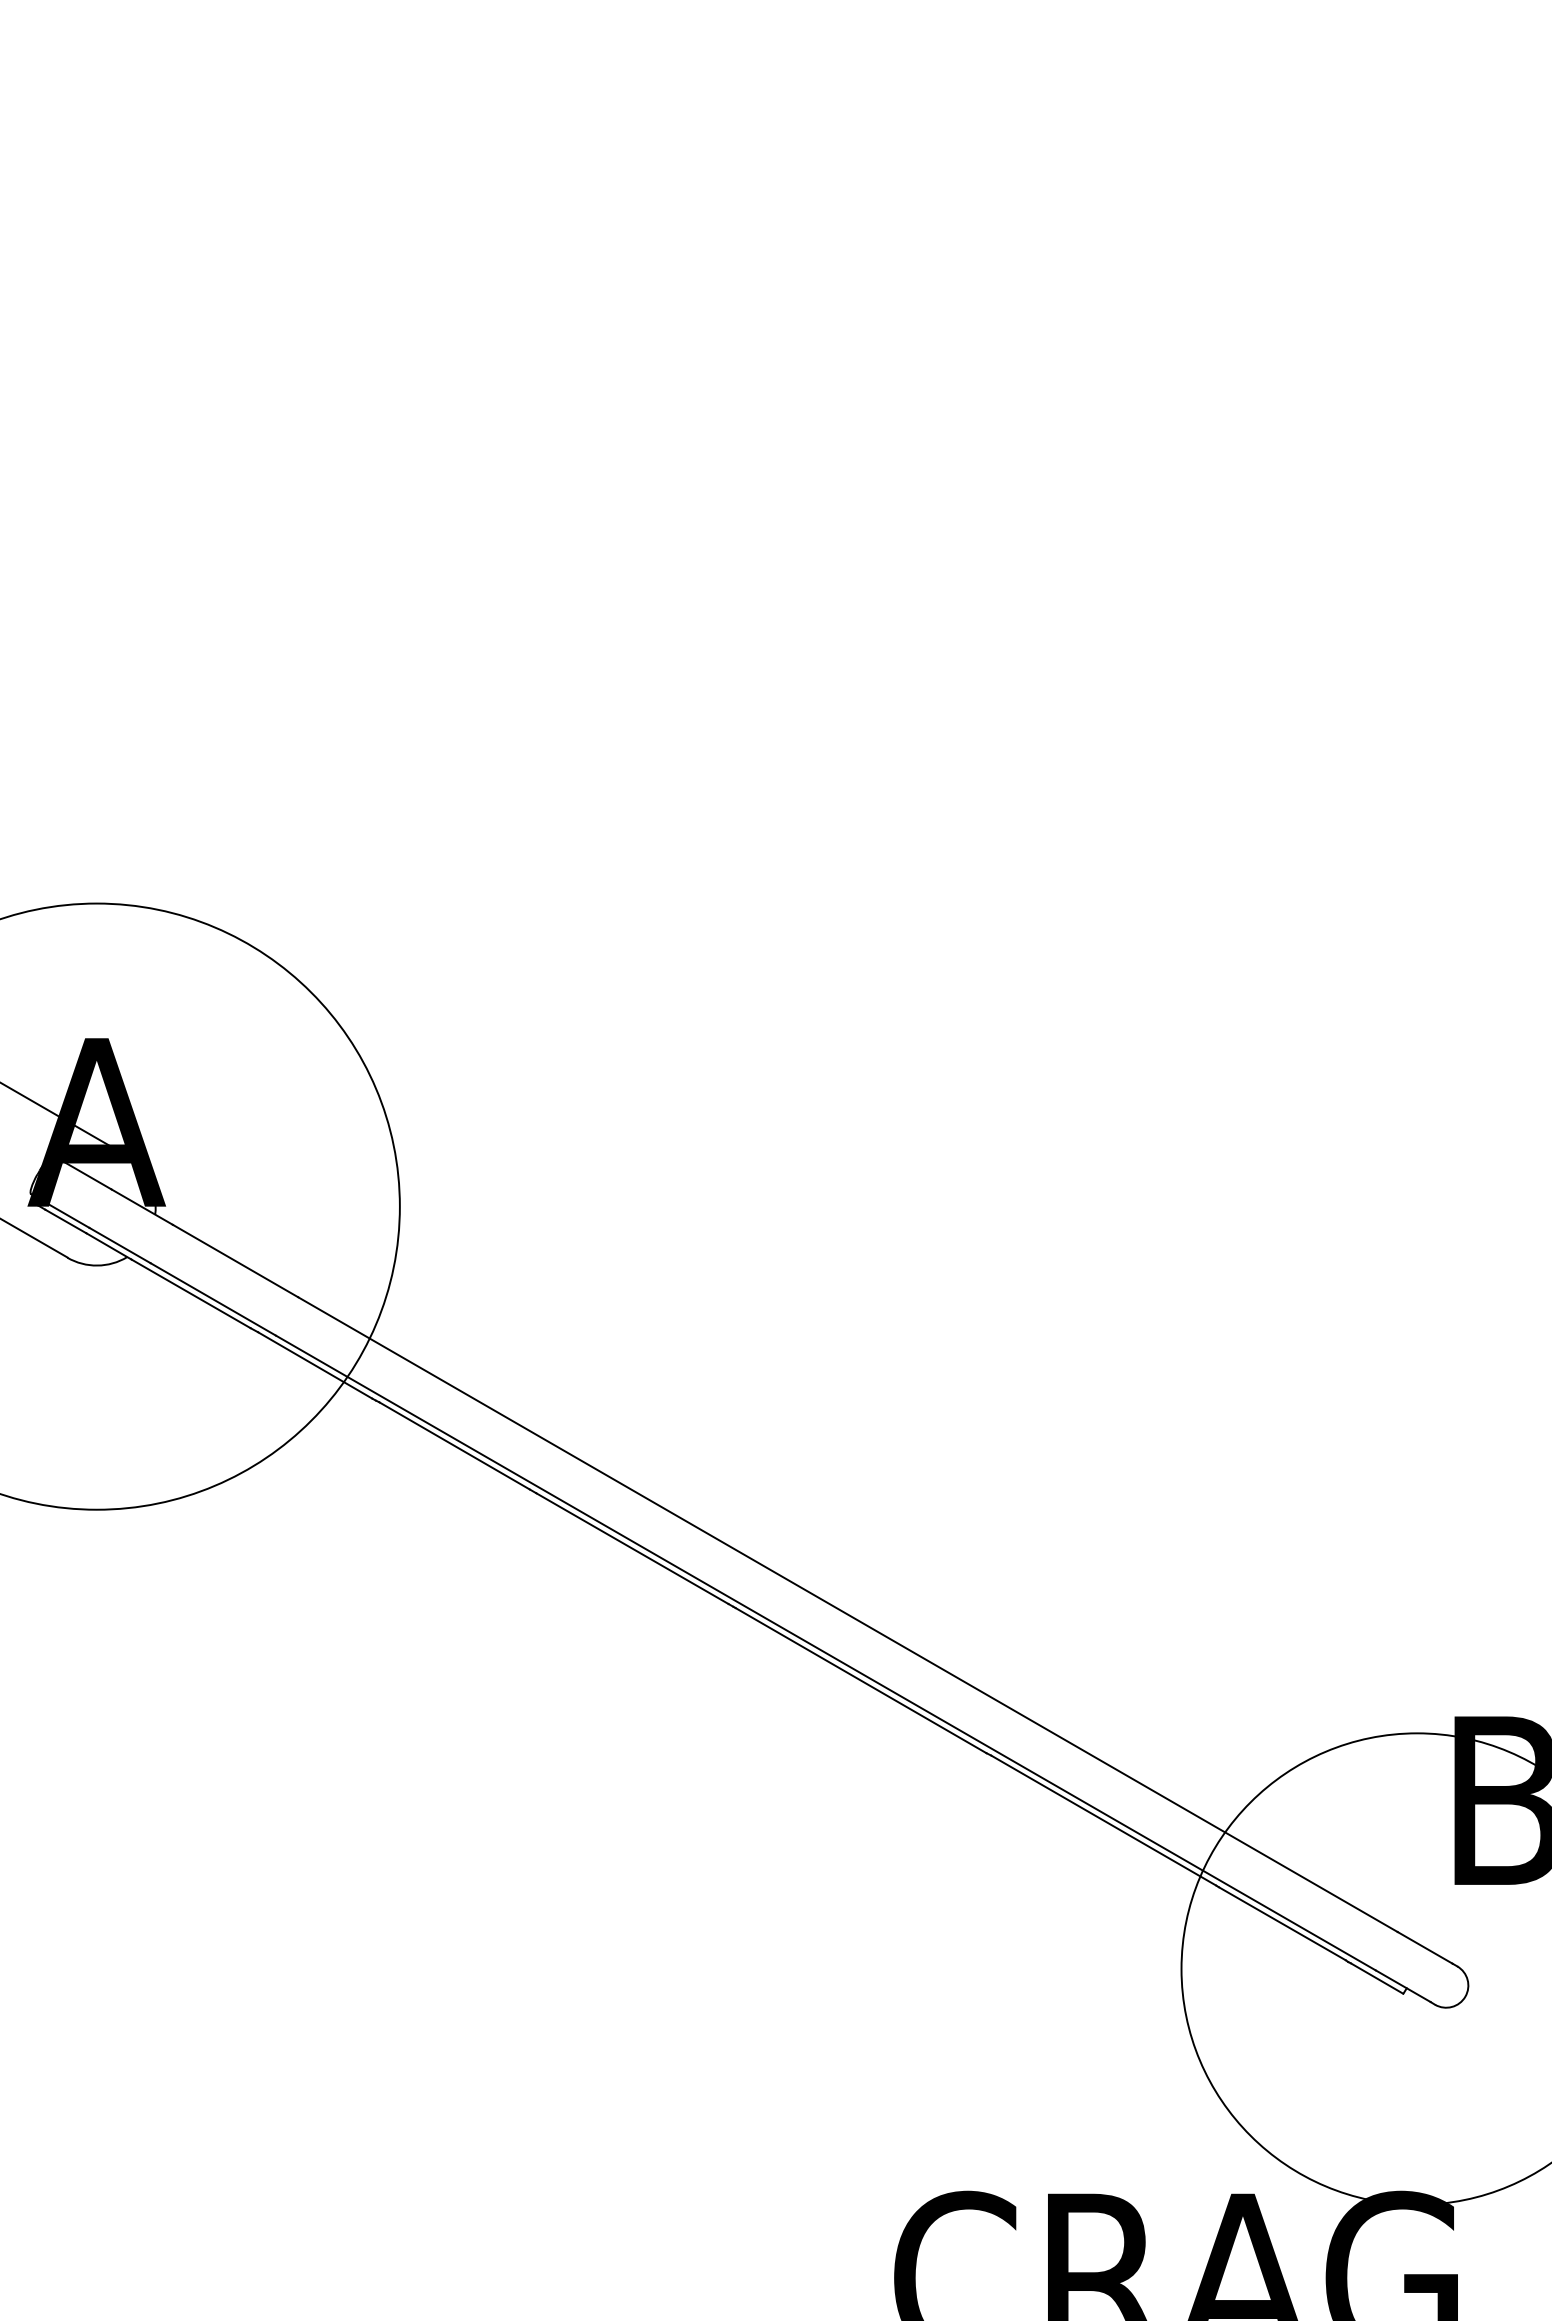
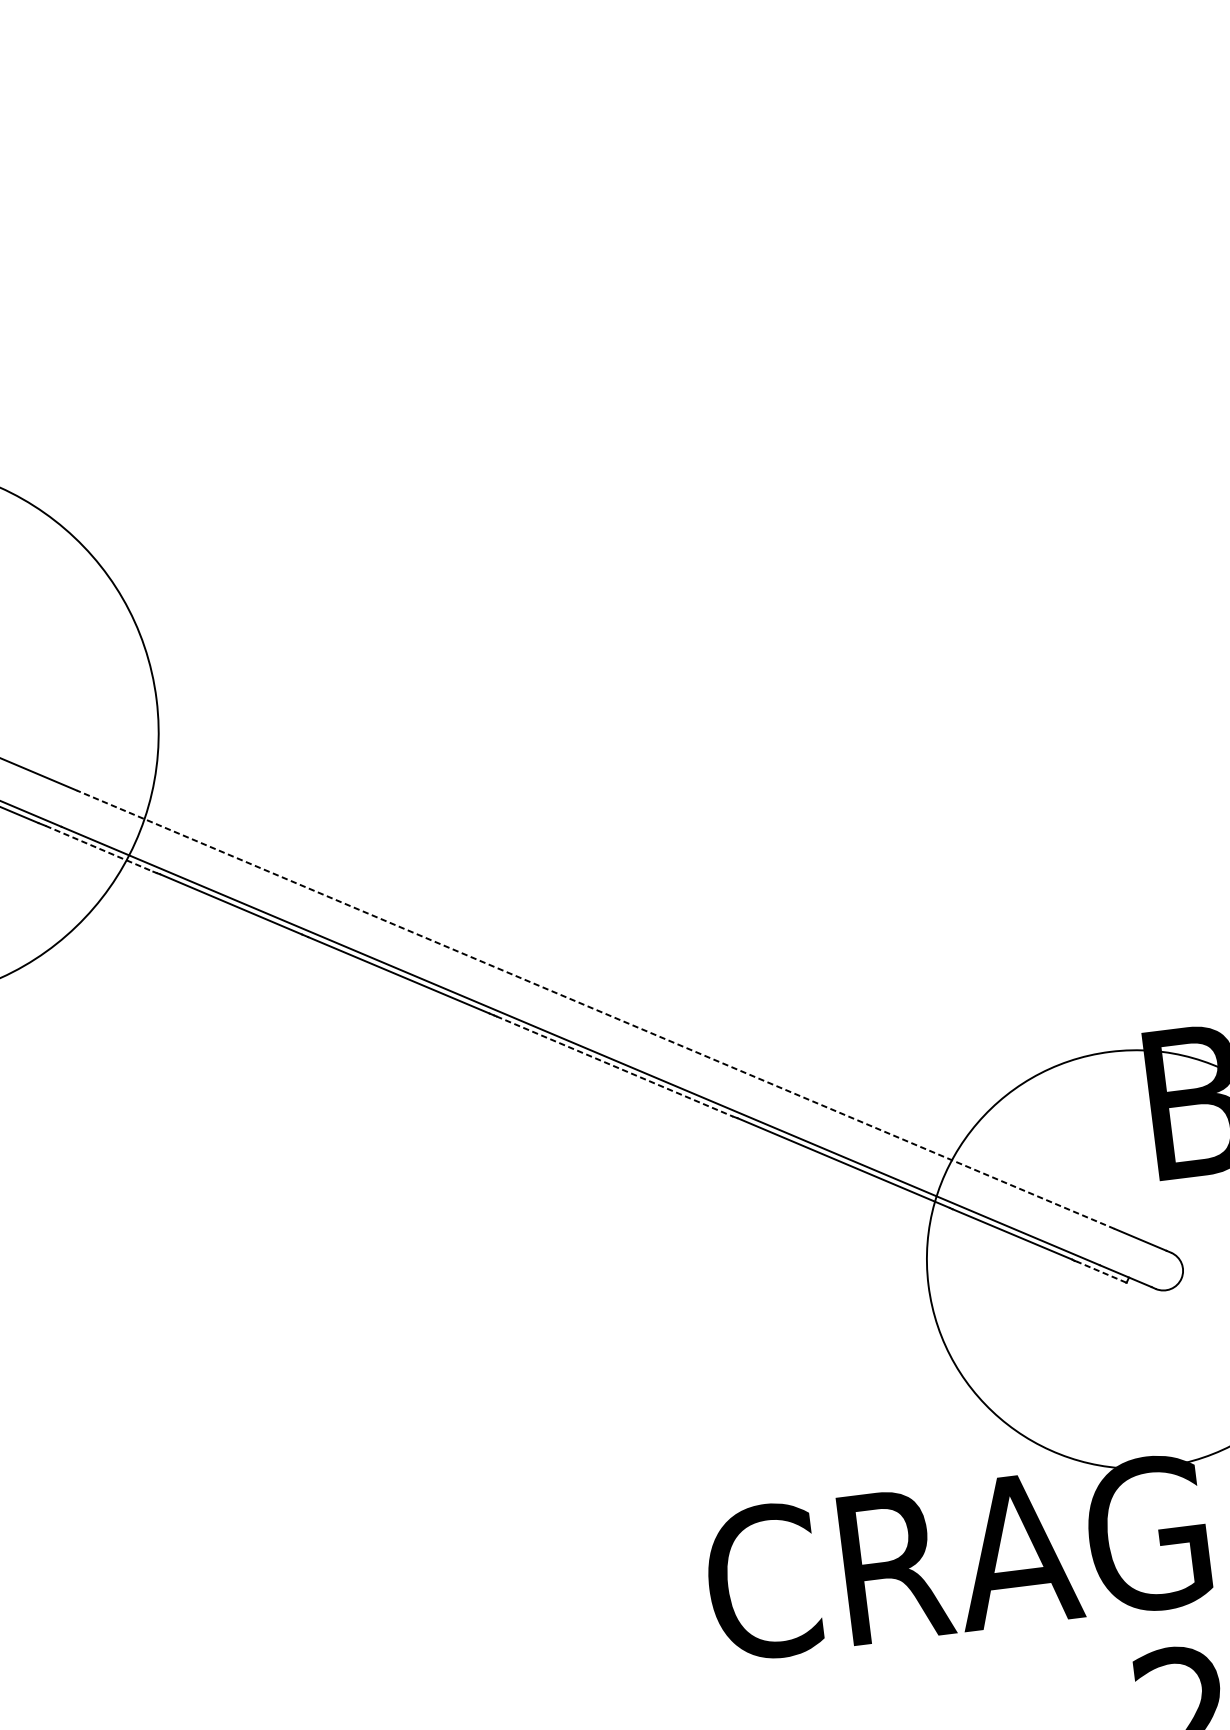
line: (315, 1365) -> (99, 848), solid -> dashed
line: (847, 1614) -> (595, 1009), solid -> dashed
line: (861, 1680) -> (615, 1066), solid -> dashed
line: (1376, 1978) -> (1101, 1272), solid -> dashed

